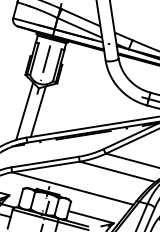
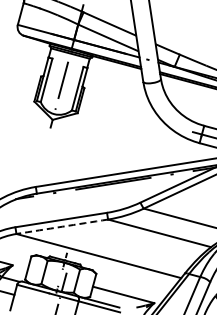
line: (24, 111) -> (32, 151), removed
line: (38, 111) -> (51, 151), removed
arc: (46, 166) -> (62, 226), solid -> dashed

